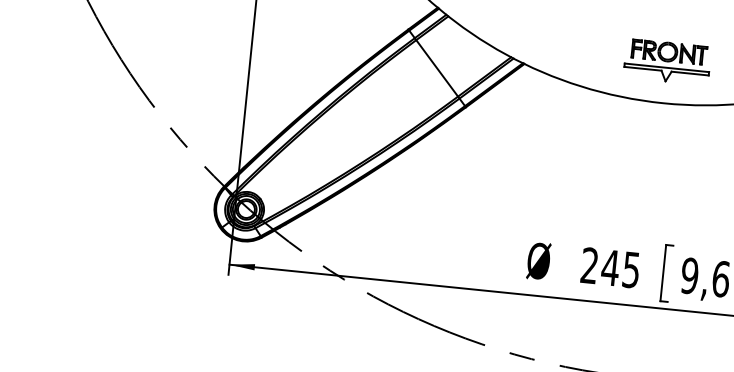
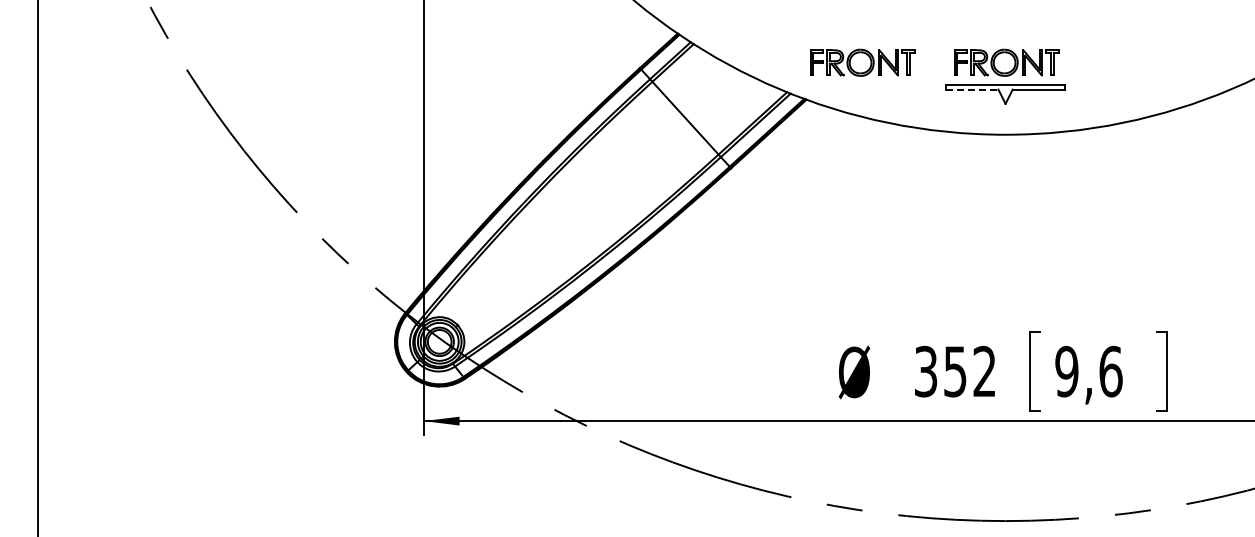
part: (566, 41) -> (862, 62), added
line: (643, 68) -> (972, 89), solid -> dashed
text: (609, 267) -> (954, 371), 245 -> 352

